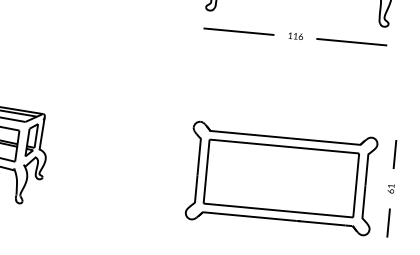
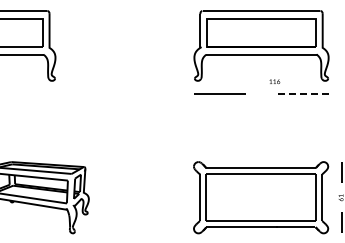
text: (295, 35) -> (274, 81), moved
line: (351, 42) -> (302, 94), solid -> dashed

